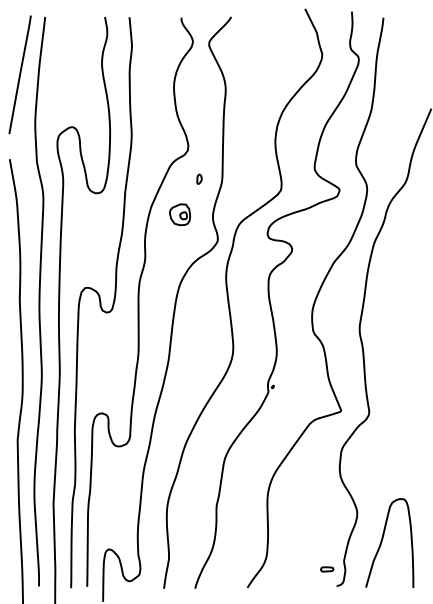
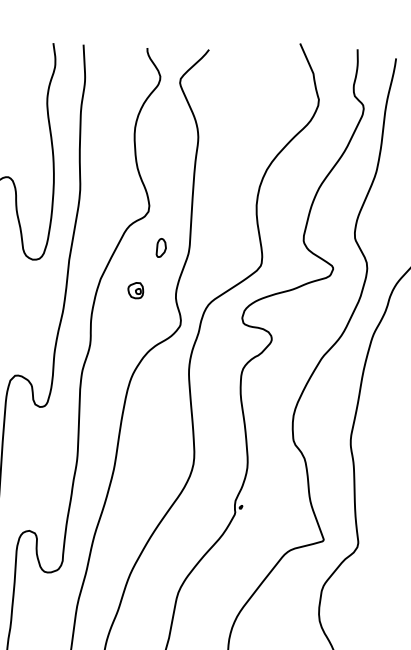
part: (199, 178) -> (161, 246), size x1.6
part: (180, 214) -> (136, 290), size x0.6

